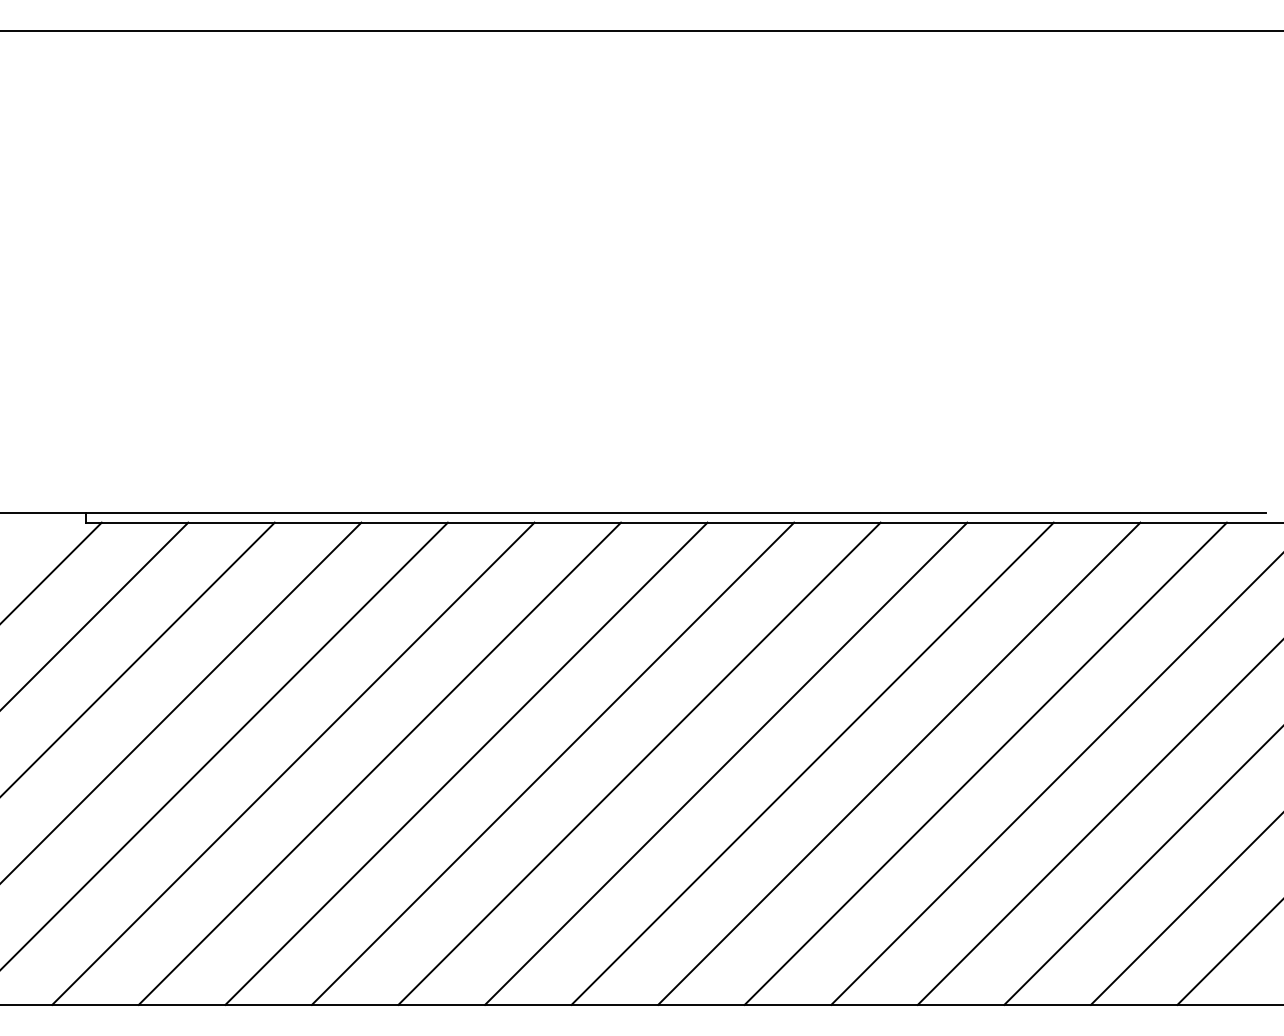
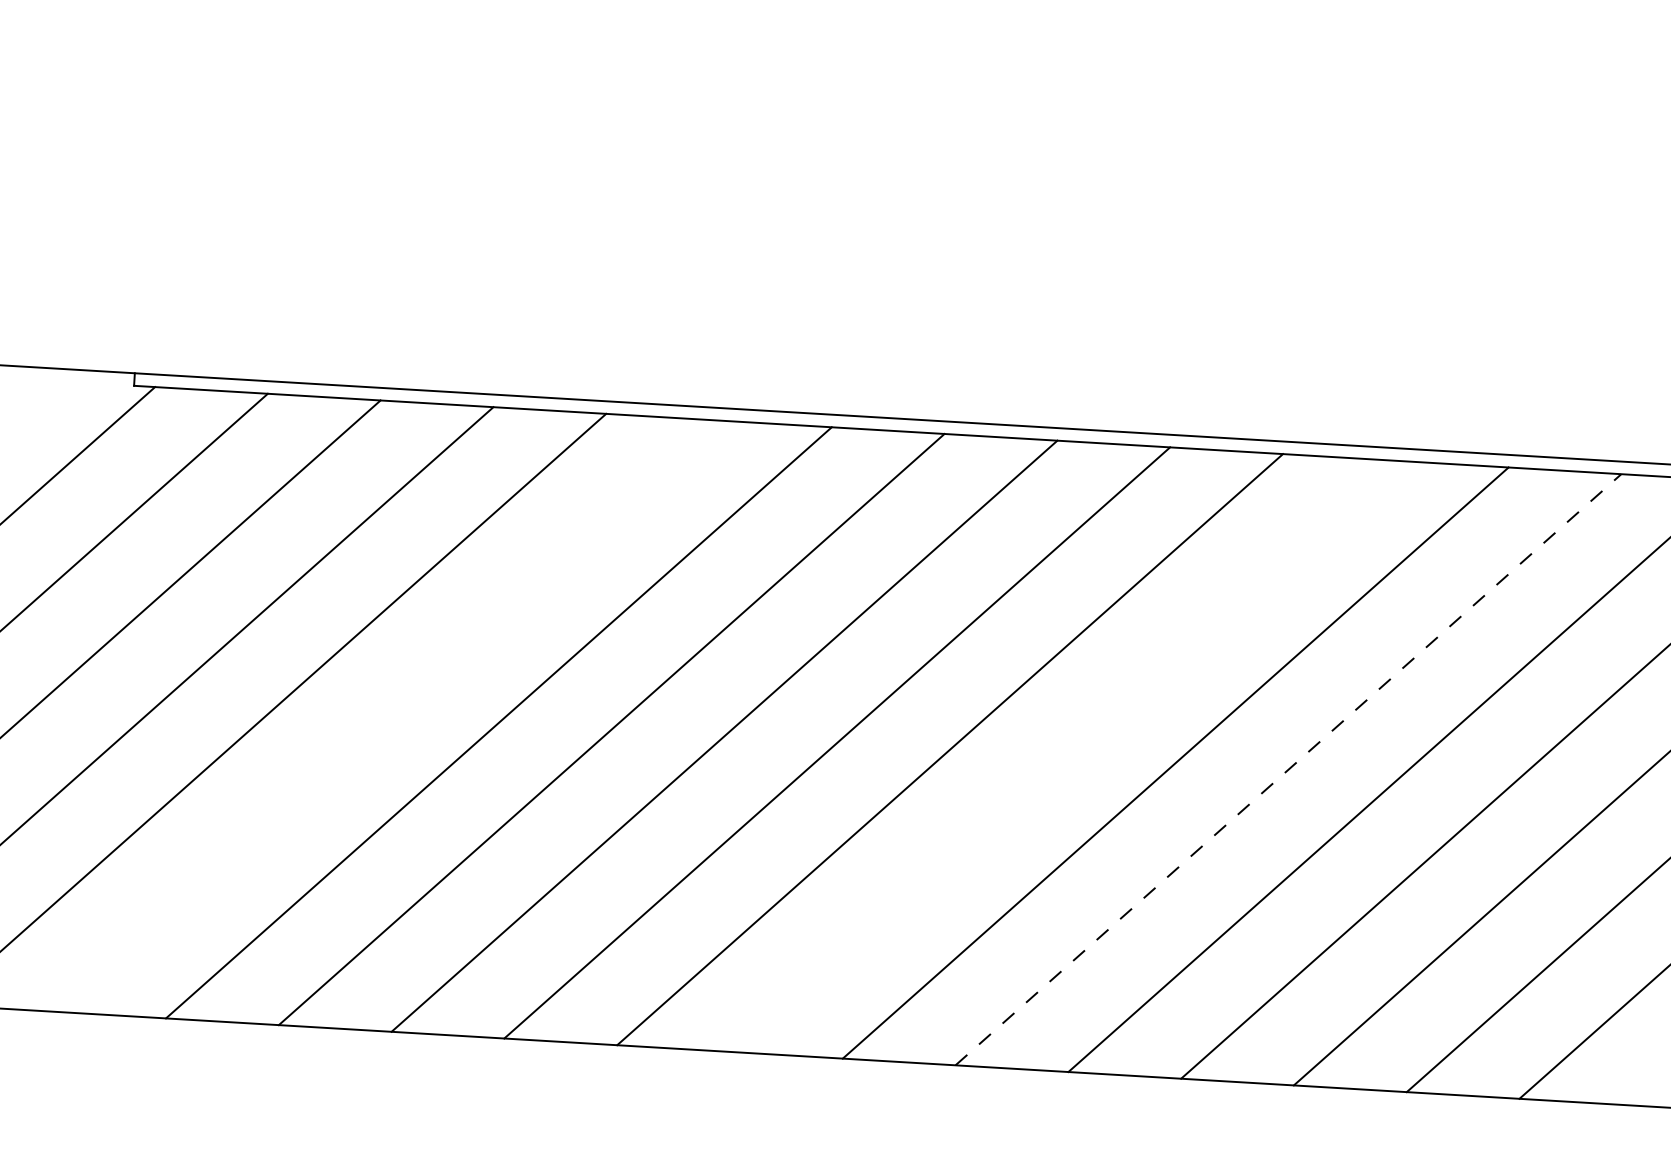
line: (293, 763) -> (386, 715), removed
line: (812, 763) -> (1062, 755), removed
line: (986, 763) -> (1289, 769), solid -> dashed

